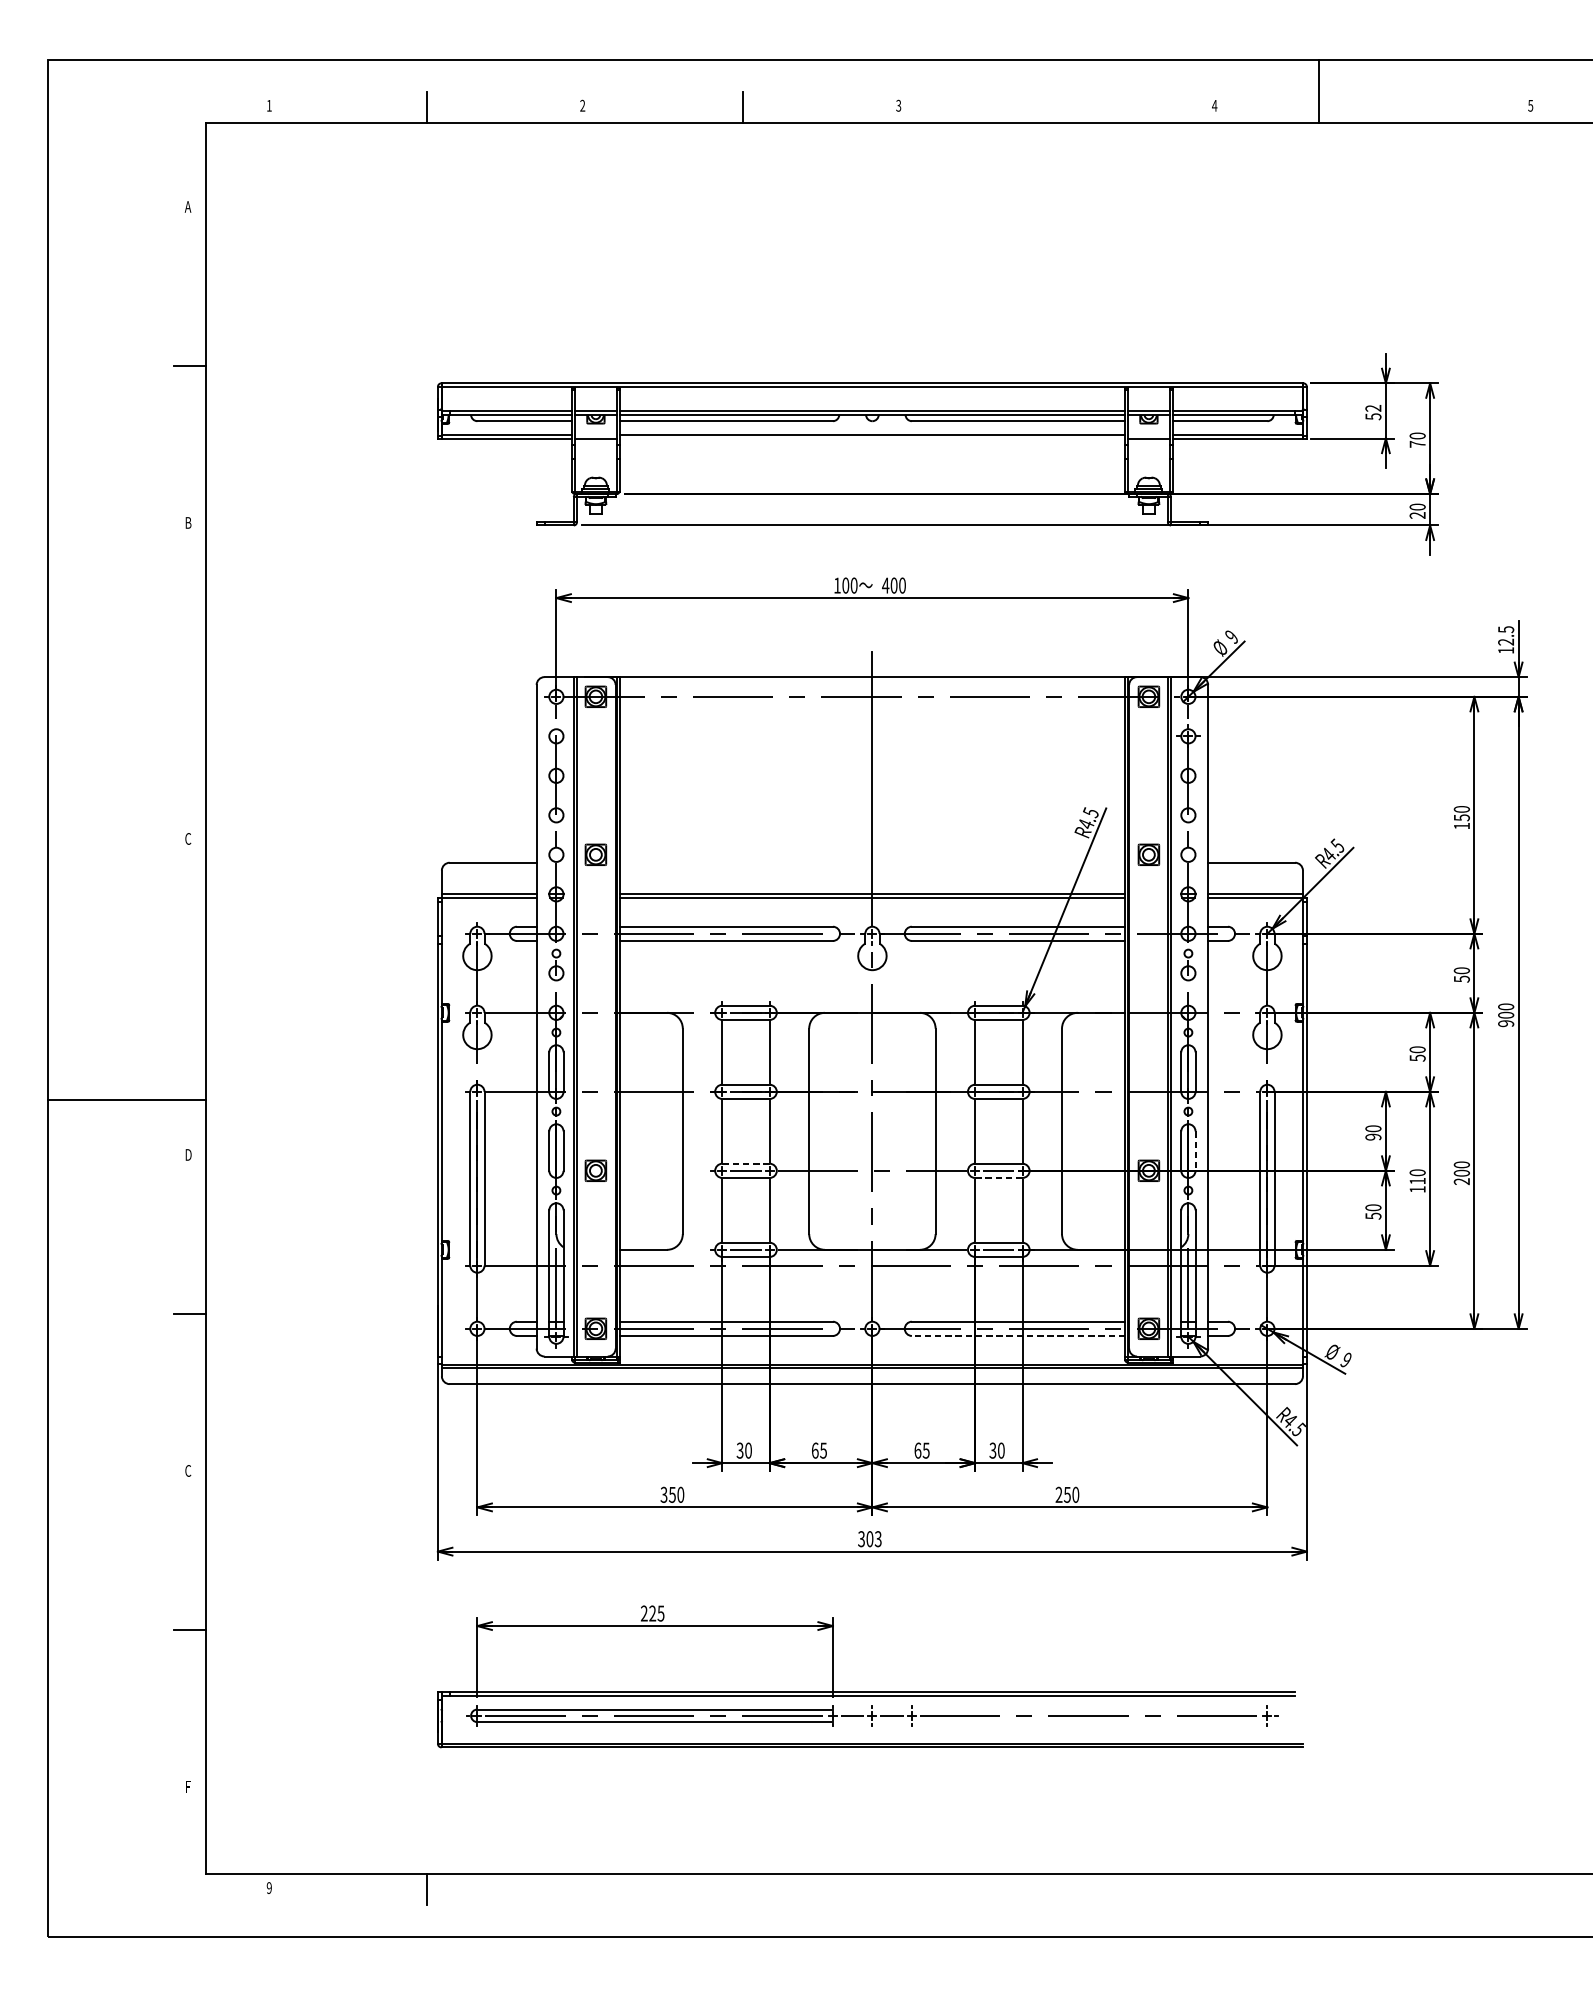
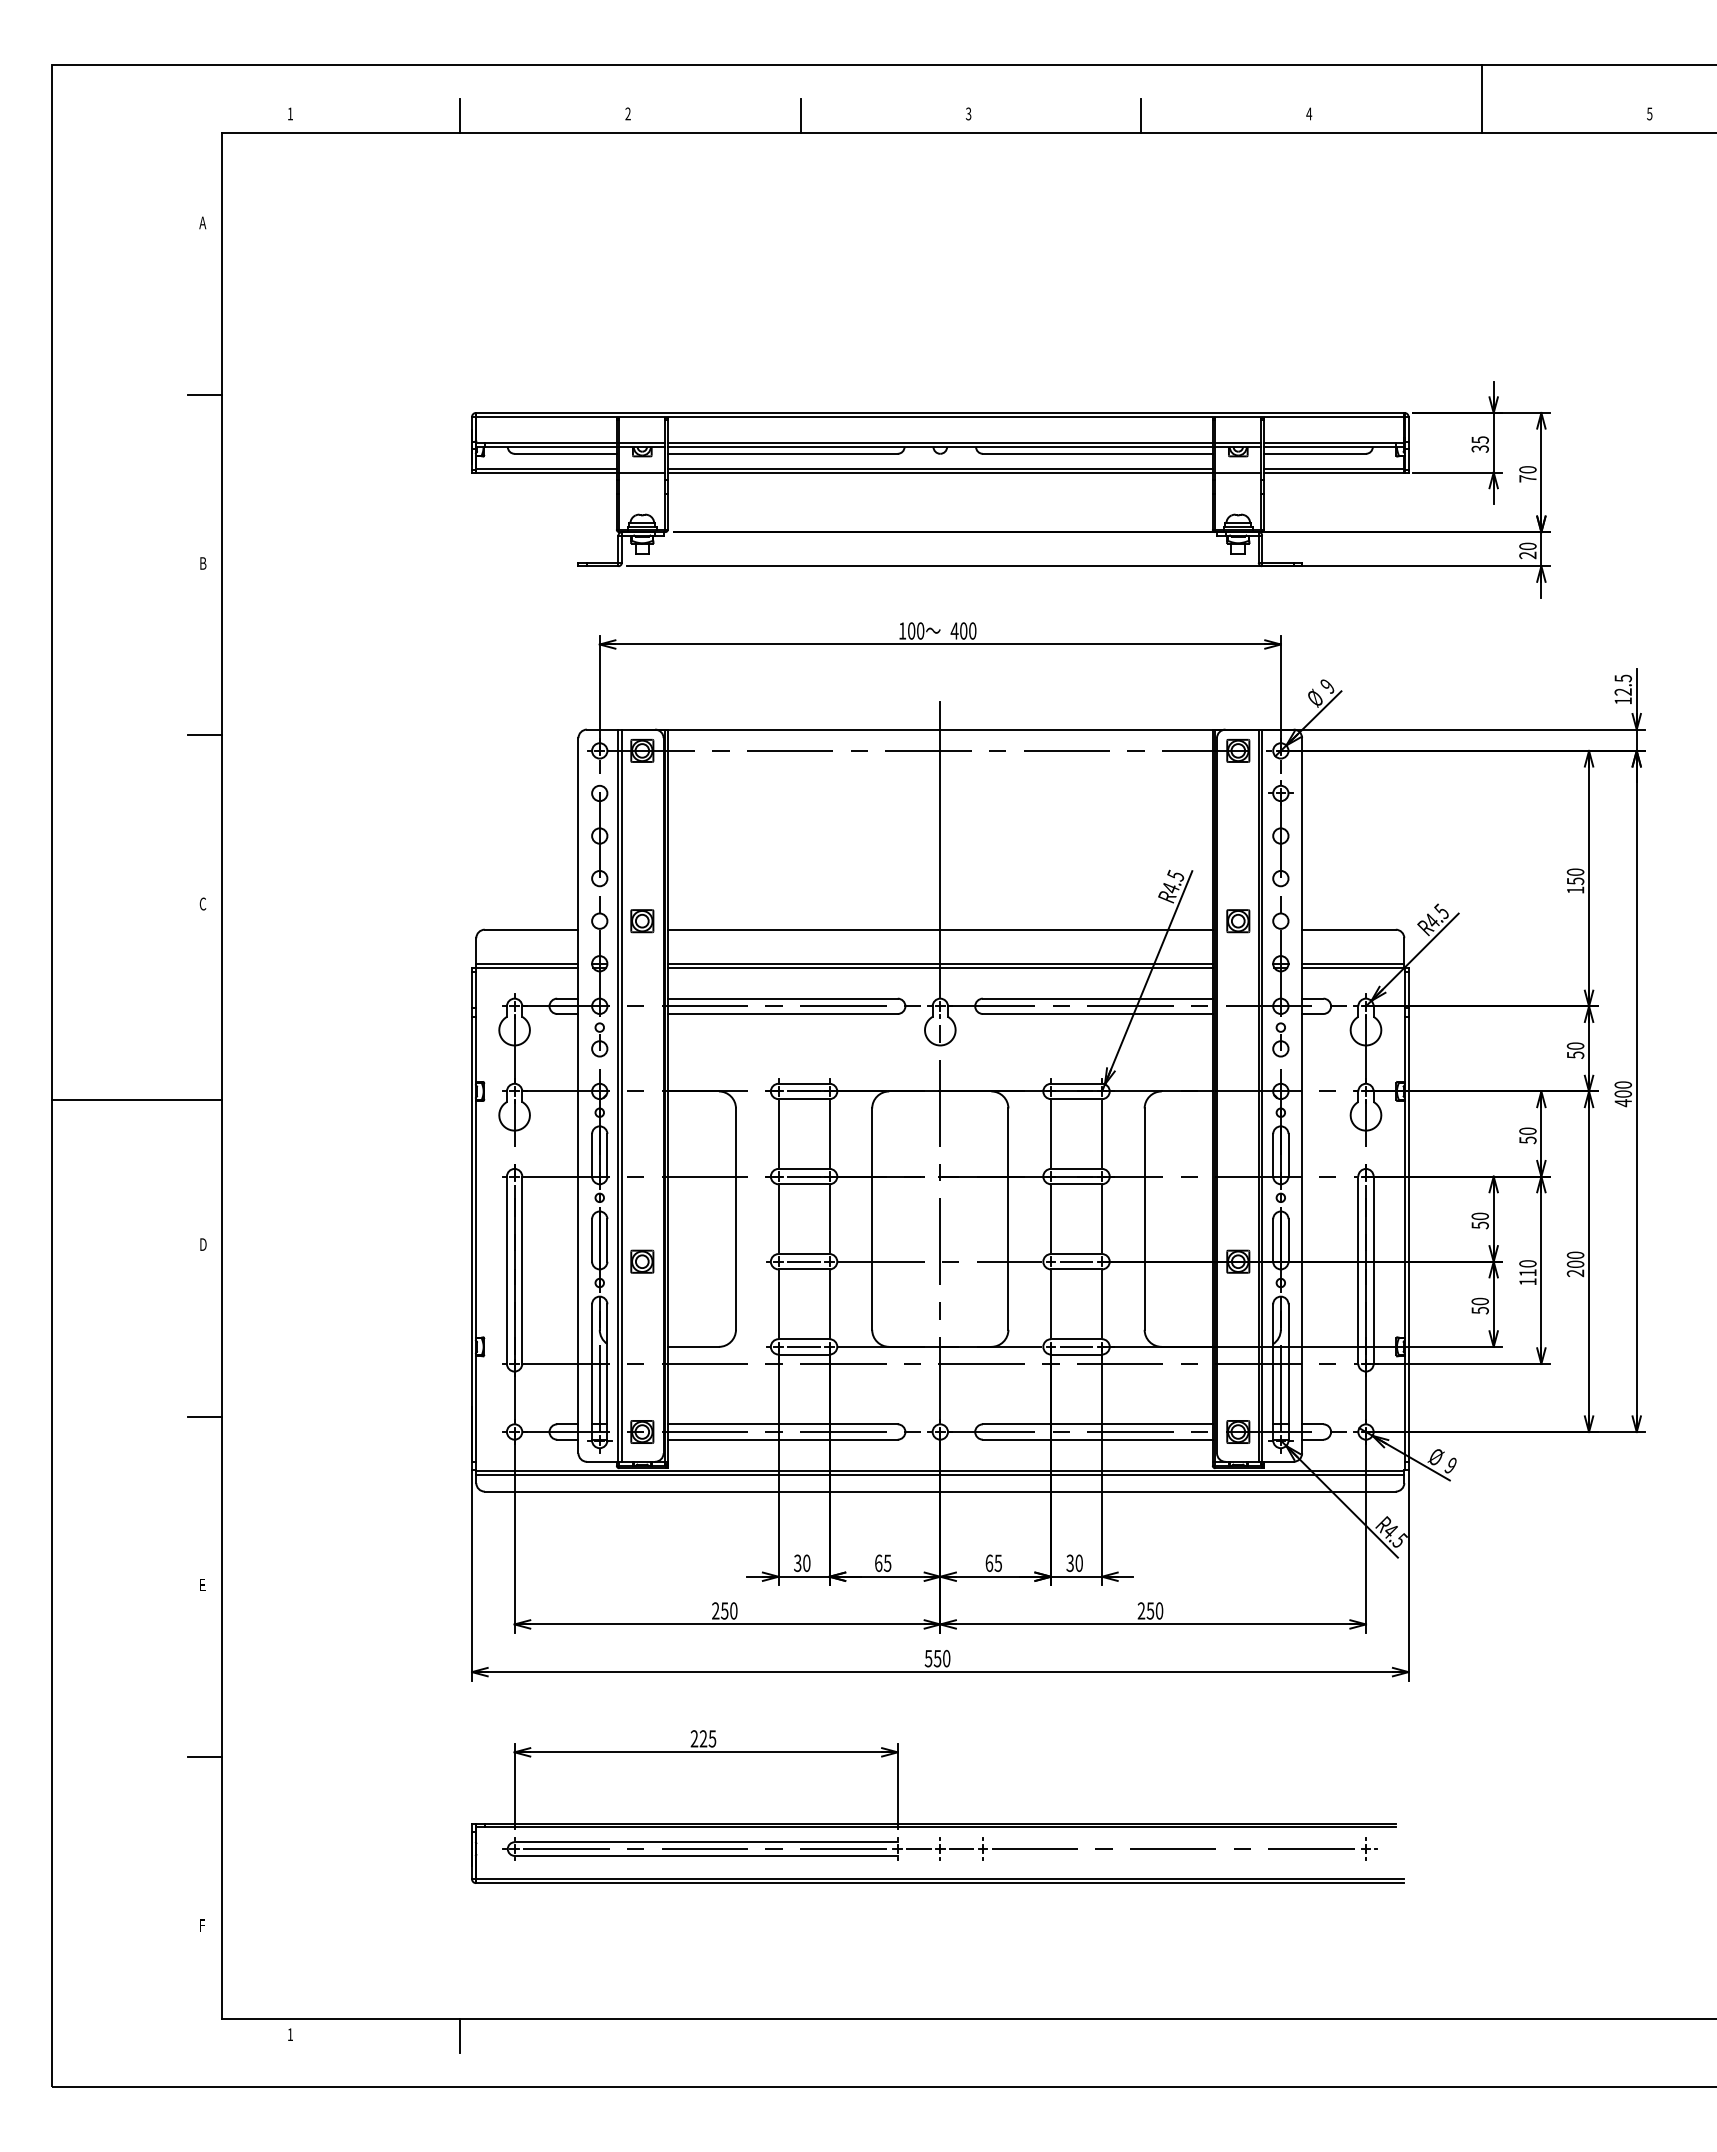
line: (1318, 91) -> (1481, 98), moved
line: (1059, 107) -> (1141, 115), added
text: (1372, 412) -> (1479, 444), 52 -> 35
line: (871, 438) -> (939, 472), added
line: (189, 682) -> (204, 735), added
line: (871, 862) -> (939, 929), added
text: (1506, 1024) -> (1623, 1103), 900 -> 400
line: (126, 1100) -> (136, 1099), moved
text: (1372, 1137) -> (1479, 1225), 90 -> 50
line: (1195, 1151) -> (1288, 1240), dashed -> solid
line: (746, 1164) -> (804, 1254), dashed -> solid
line: (998, 1178) -> (1076, 1269), dashed -> solid
line: (1018, 1335) -> (1097, 1439), dashed -> solid
text: (187, 1470) -> (202, 1584), C -> E
text: (663, 1495) -> (715, 1611), 350 -> 250
text: (869, 1539) -> (937, 1658), 303 -> 550
text: (269, 1887) -> (290, 2034), 9 -> 1

